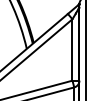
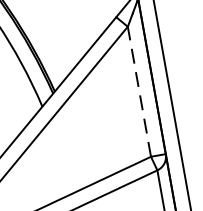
line: (72, 49) -> (139, 90), solid -> dashed

